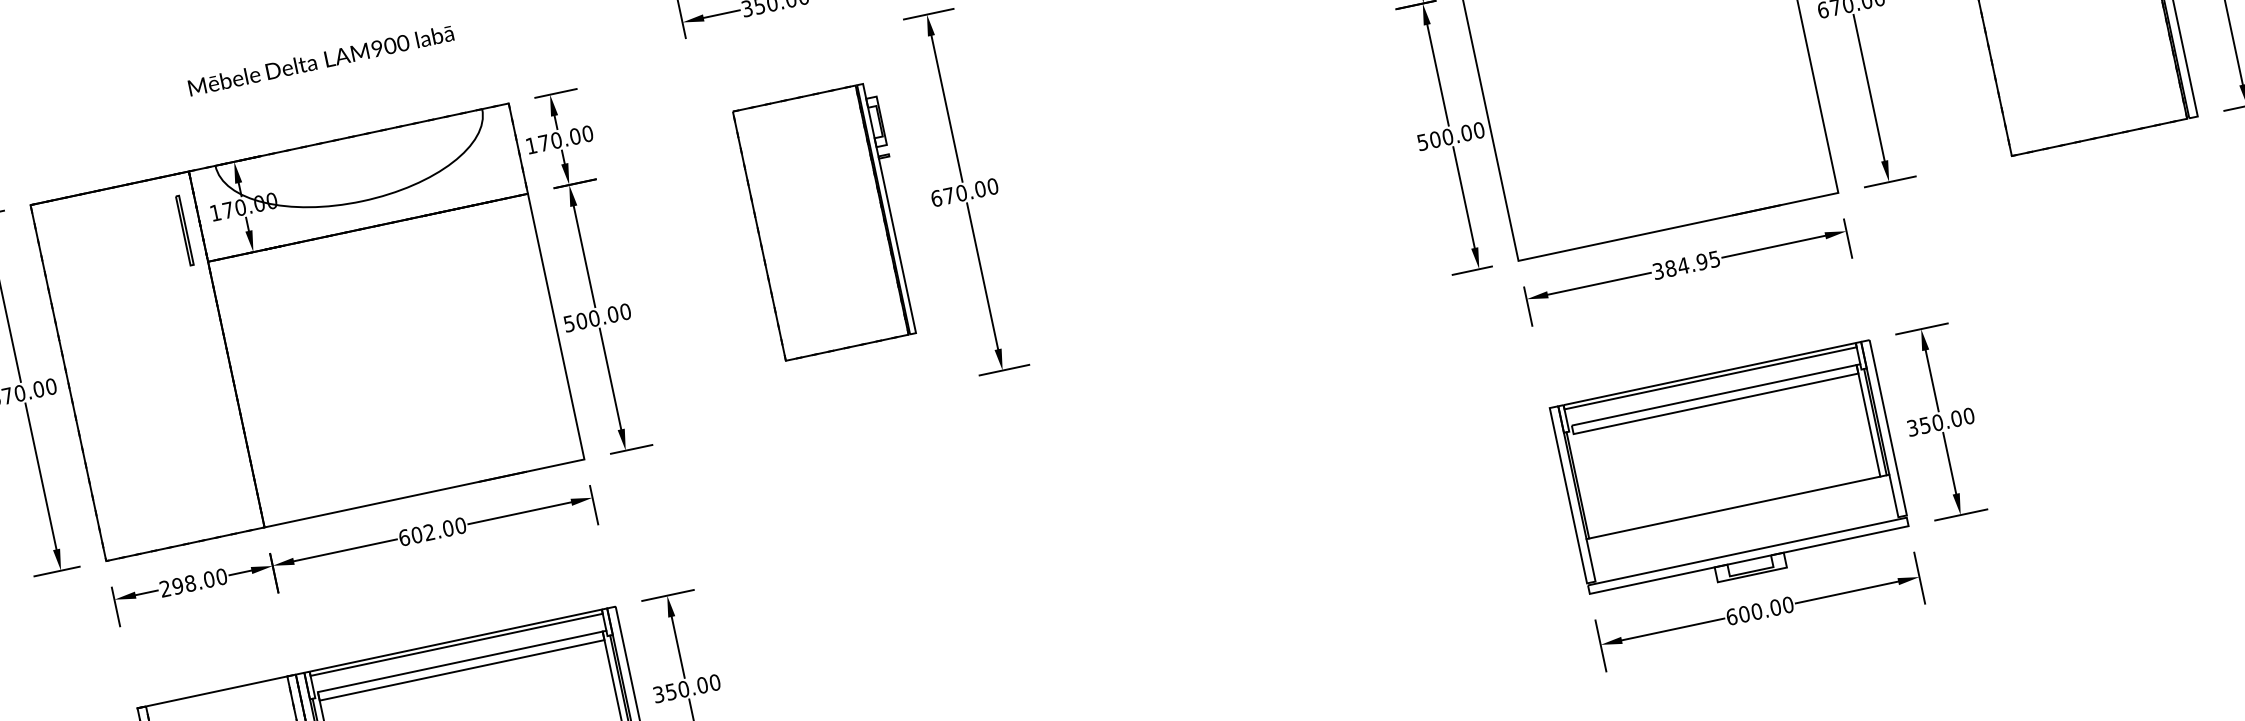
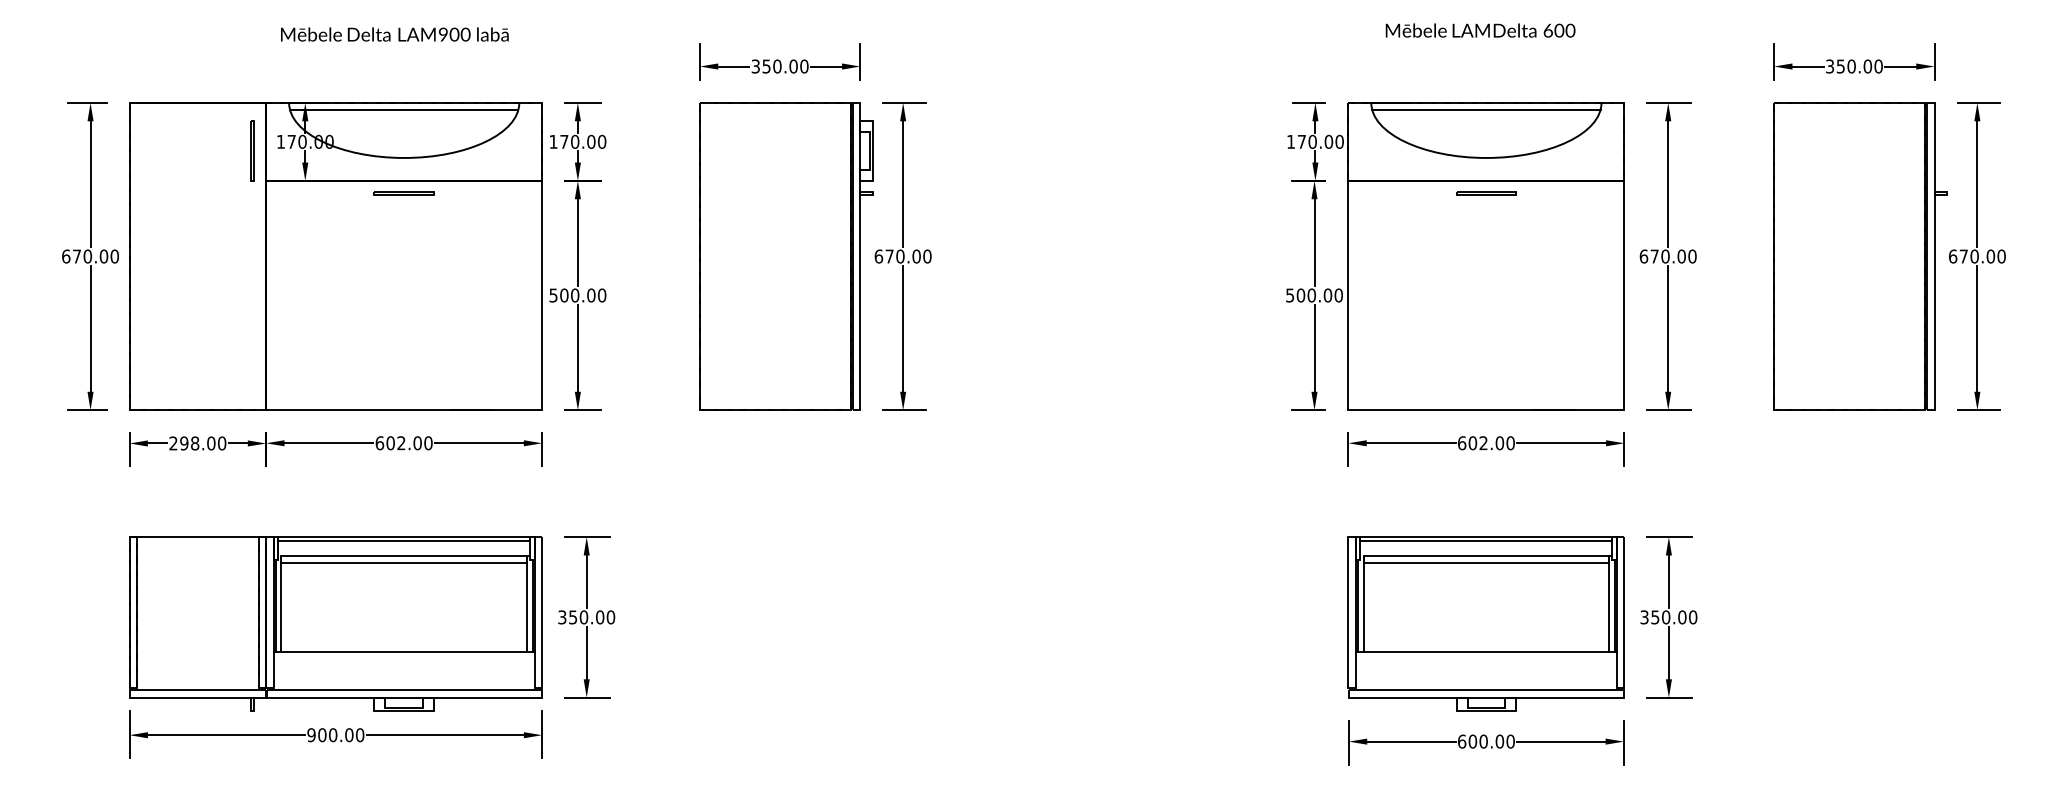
line: (350, 144) -> (404, 109), added
part: (829, 221) -> (786, 256), size x1.43
line: (370, 241) -> (403, 192), added
text: (1686, 265) -> (1486, 443), 384.95 -> 602.00
line: (1583, 481) -> (1363, 603), added

